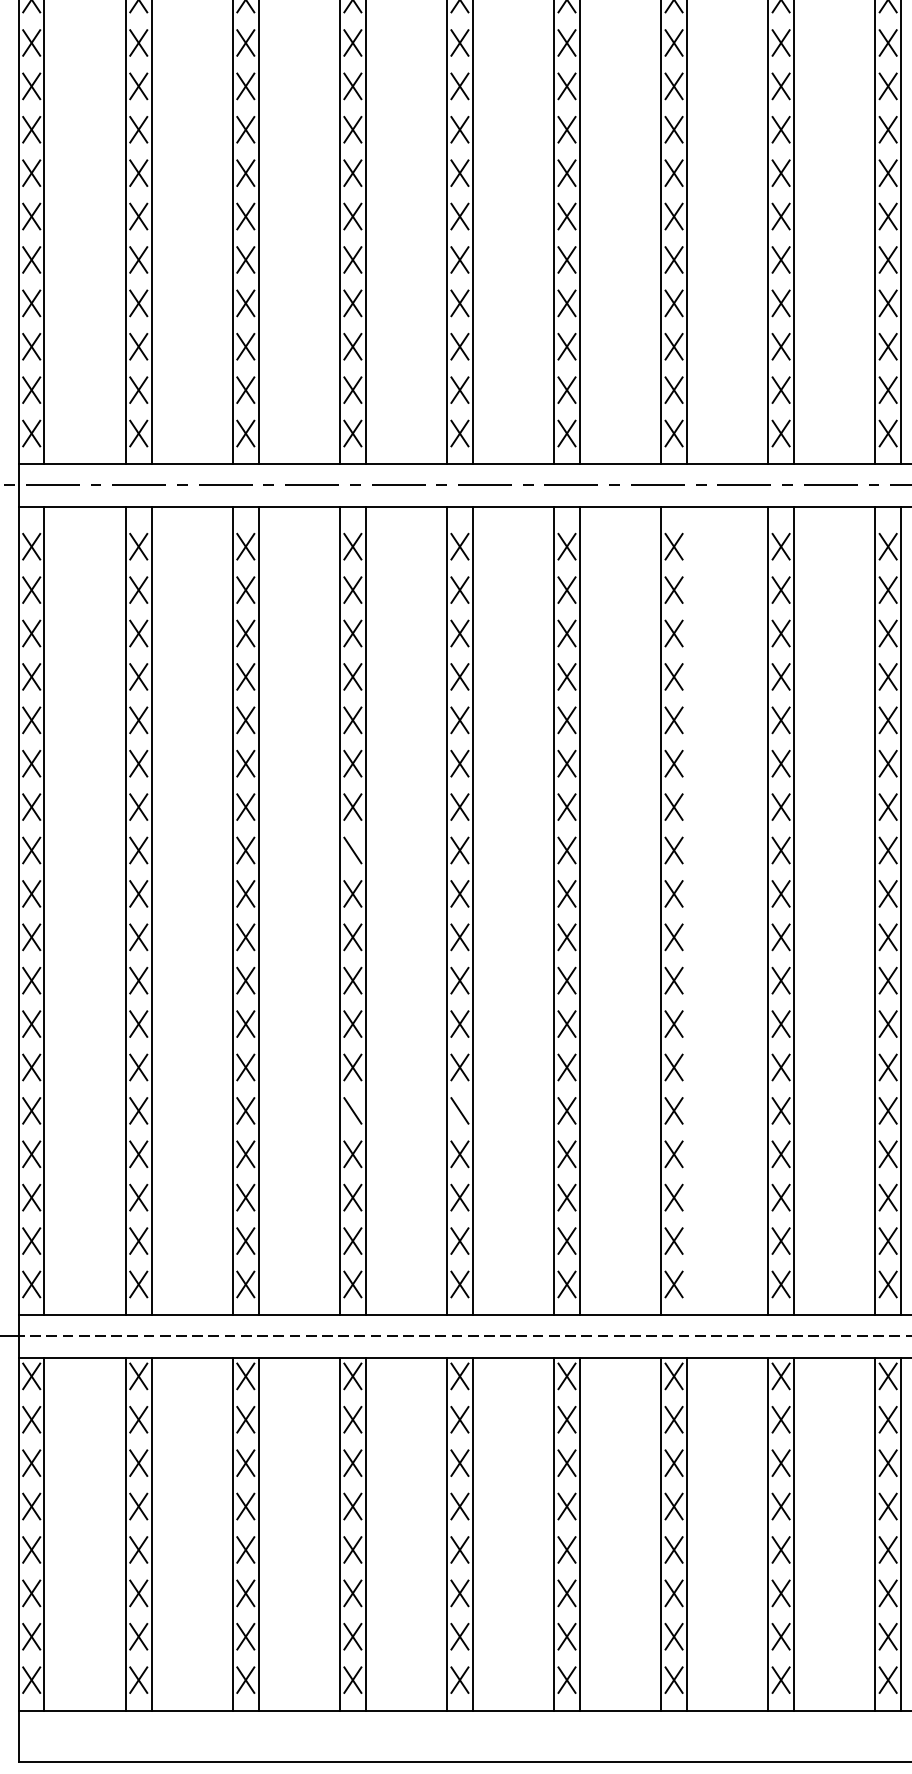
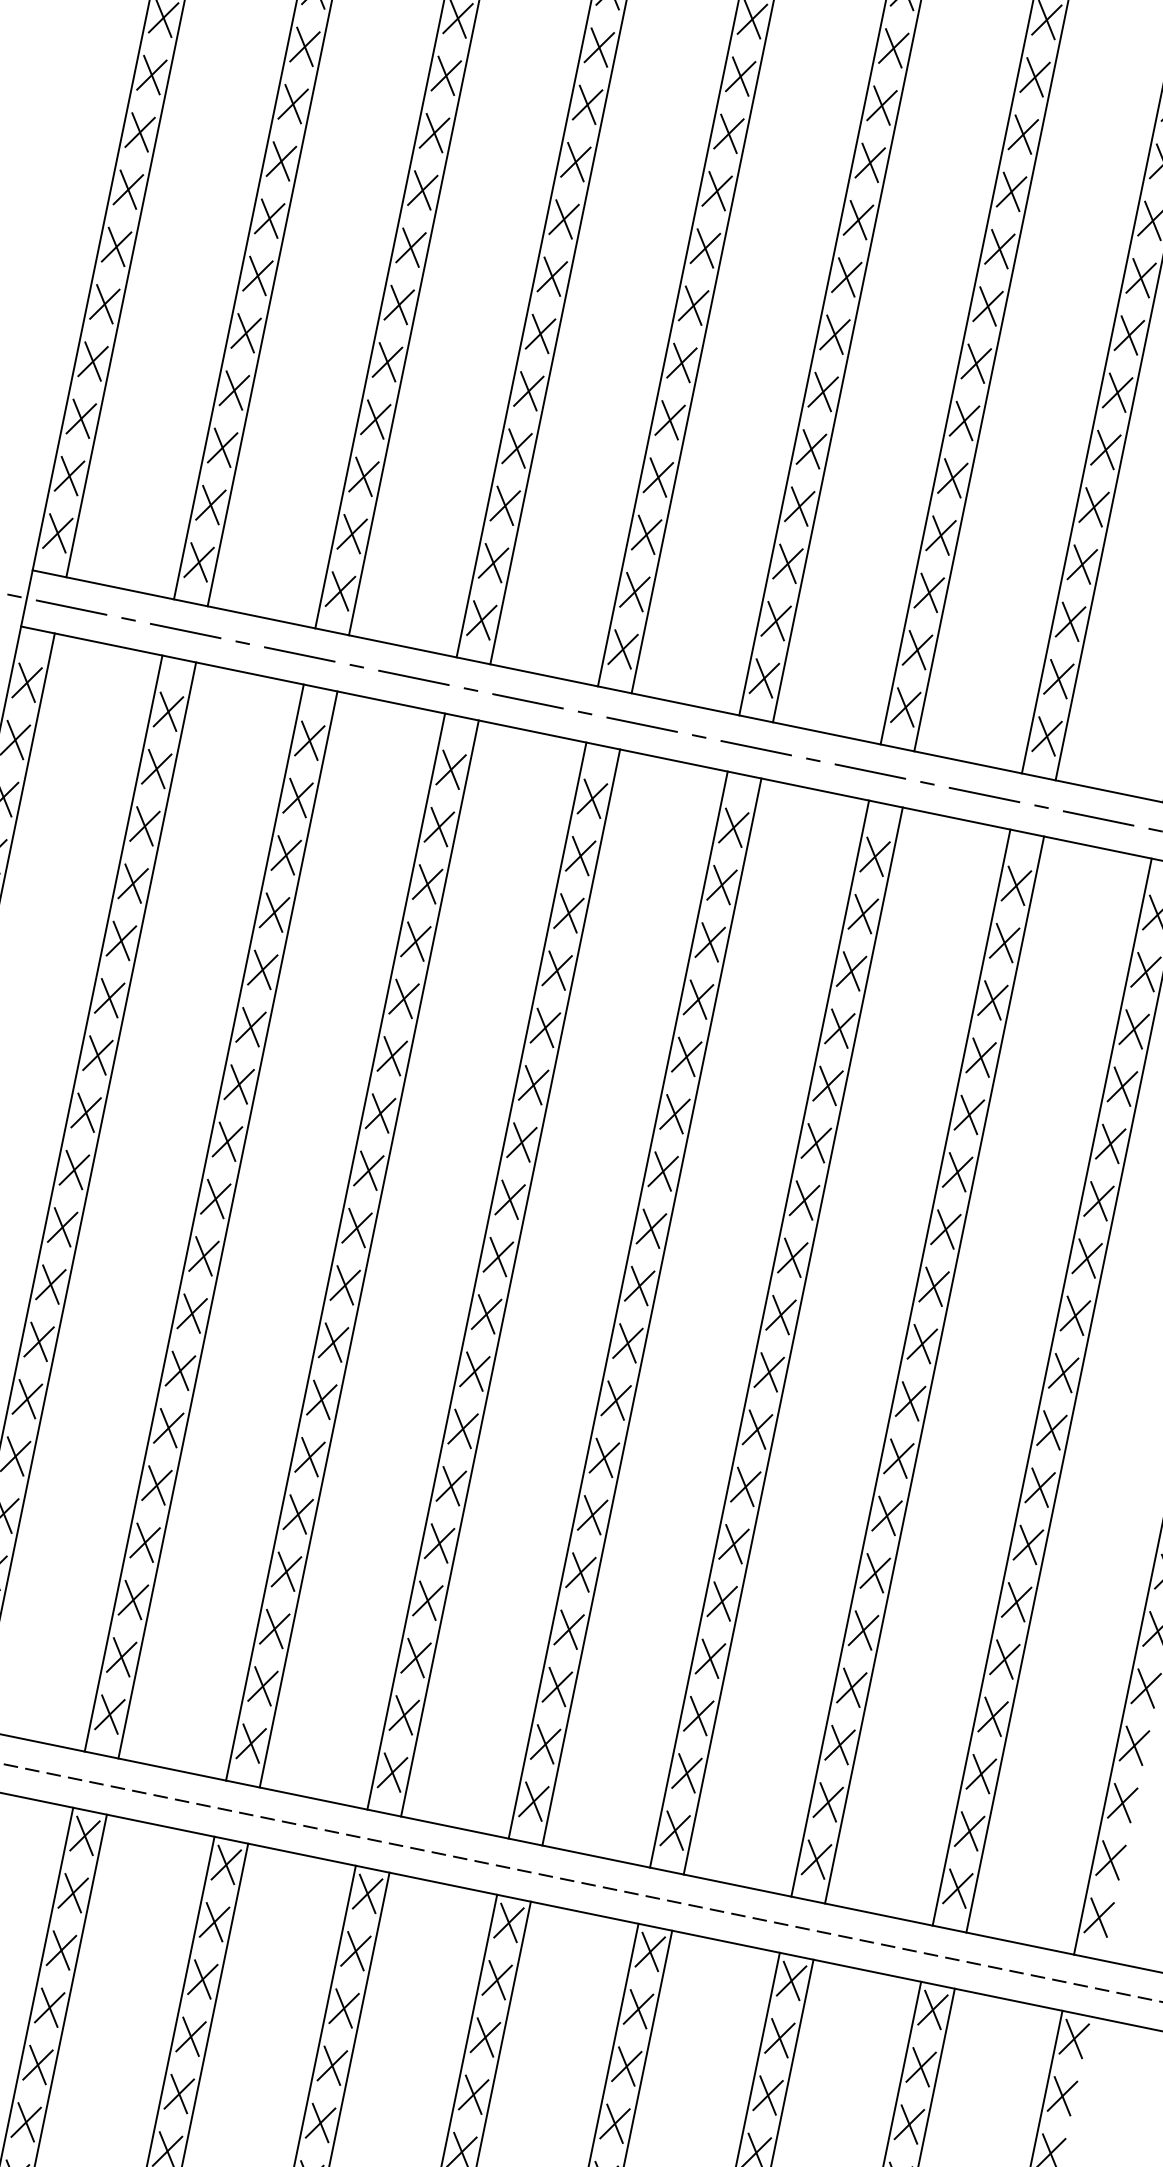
line: (352, 850) -> (368, 1170), added
line: (686, 910) -> (792, 1340), added
line: (352, 1110) -> (297, 1513), added
line: (459, 1110) -> (439, 1542), added

